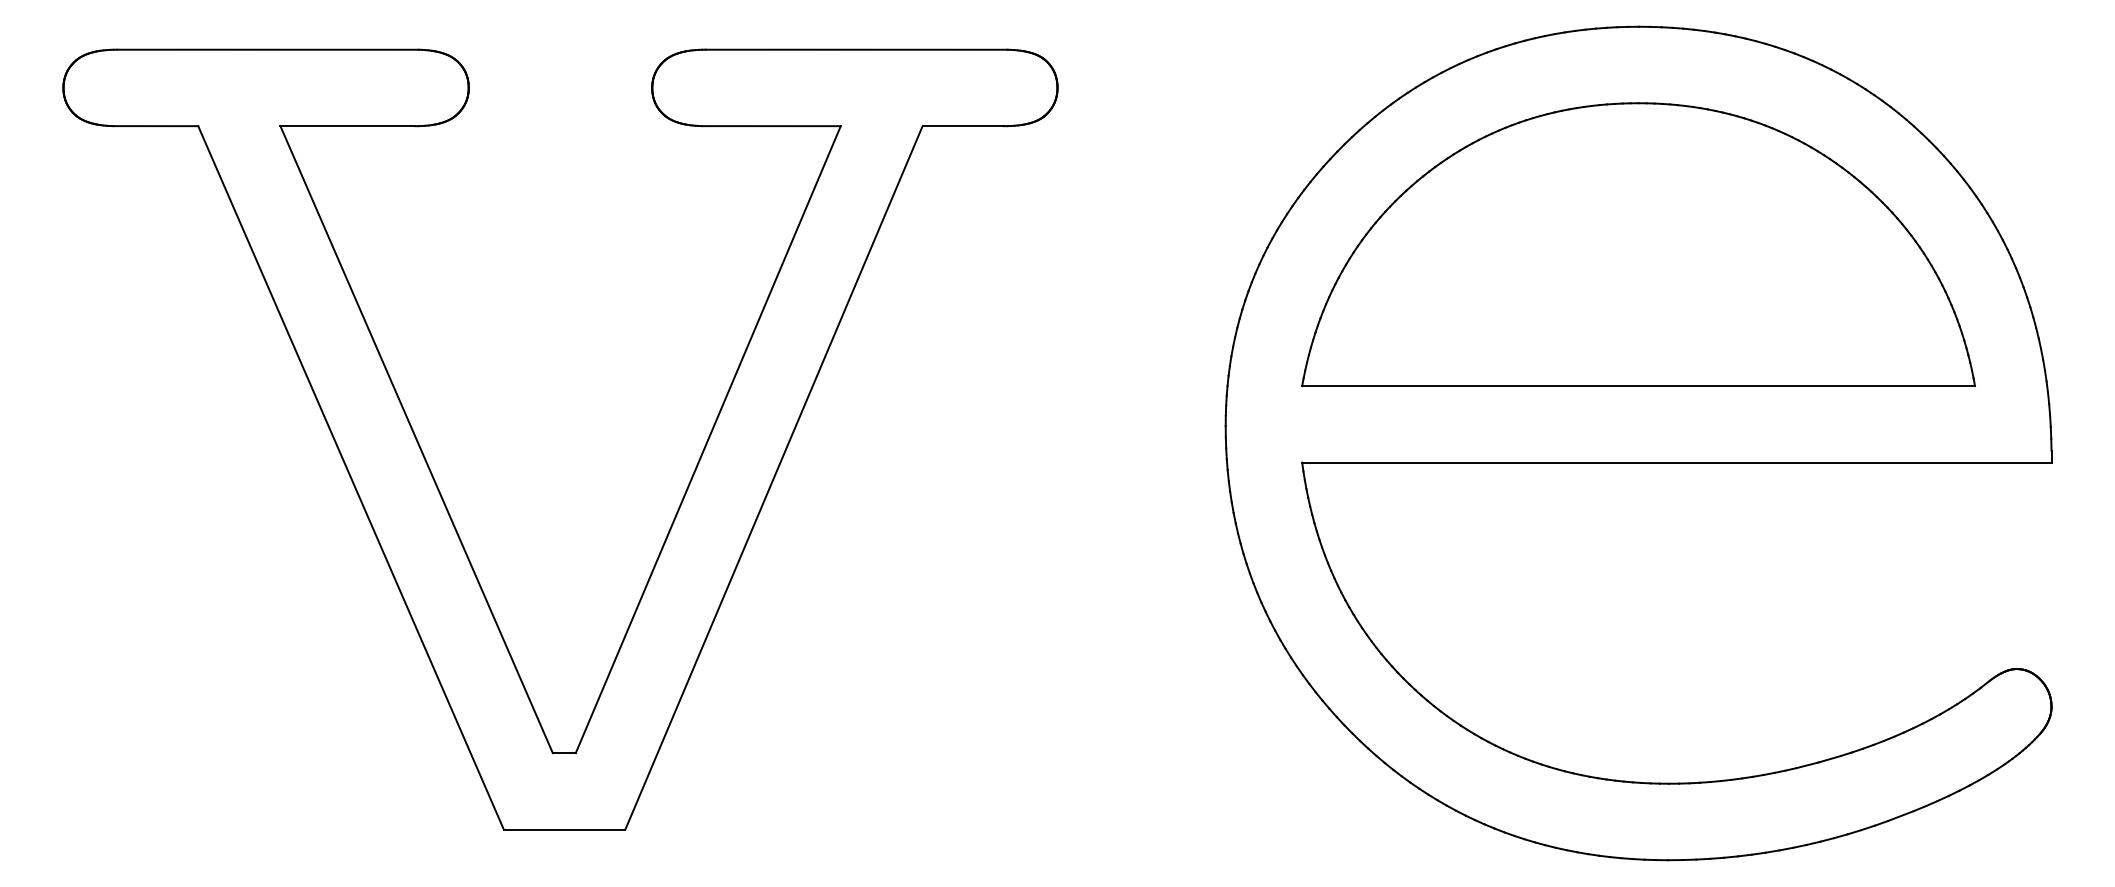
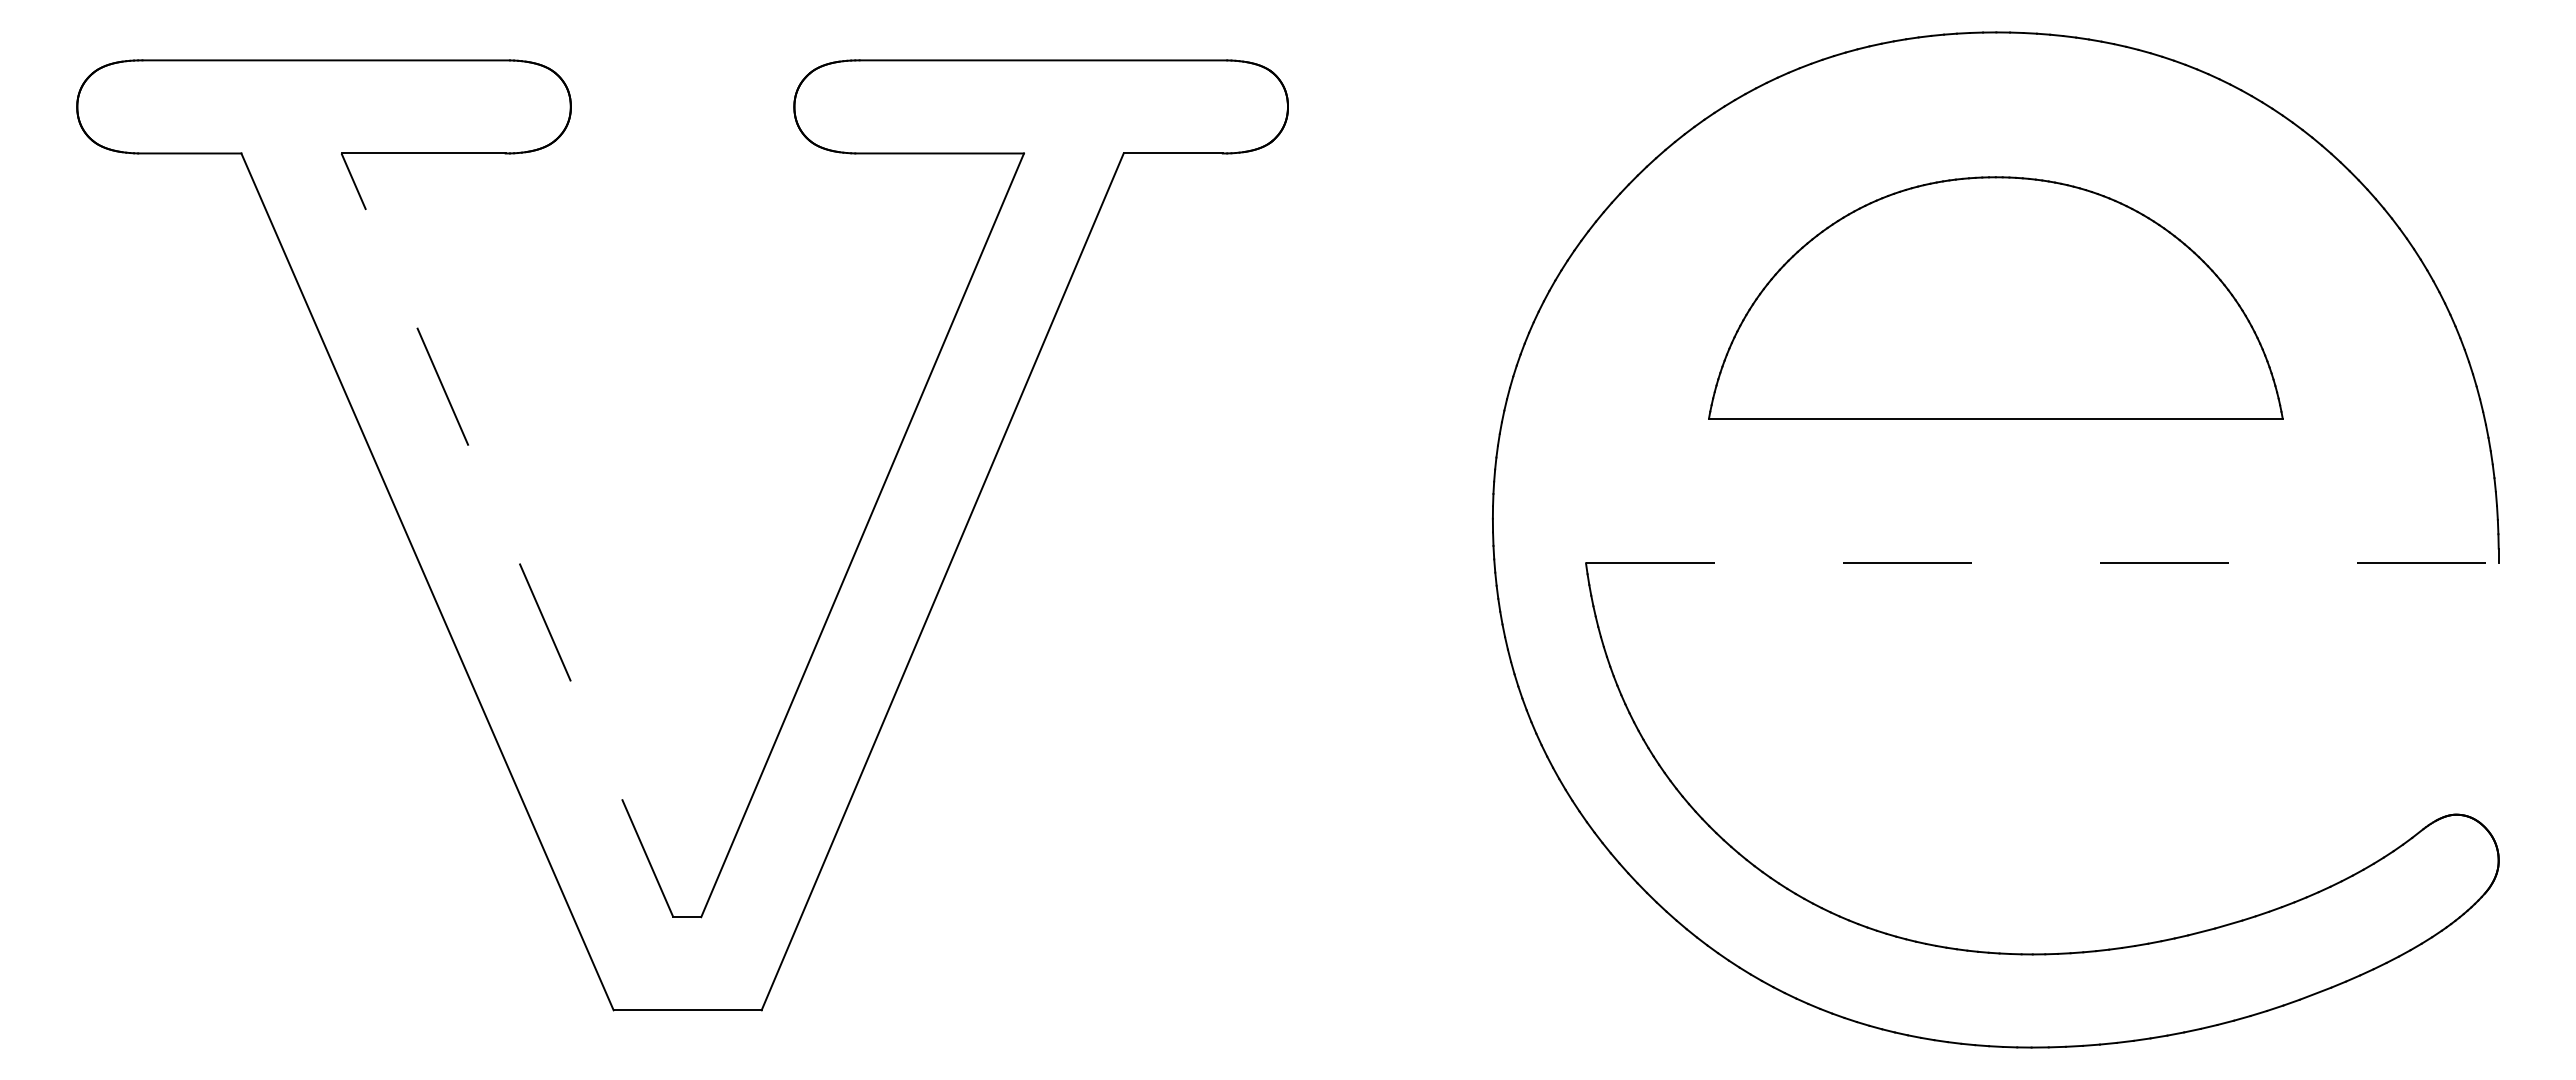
part: (1638, 244) -> (1995, 297), size x0.7
line: (416, 438) -> (507, 534), solid -> dashed
line: (1676, 462) -> (2042, 563), solid -> dashed

